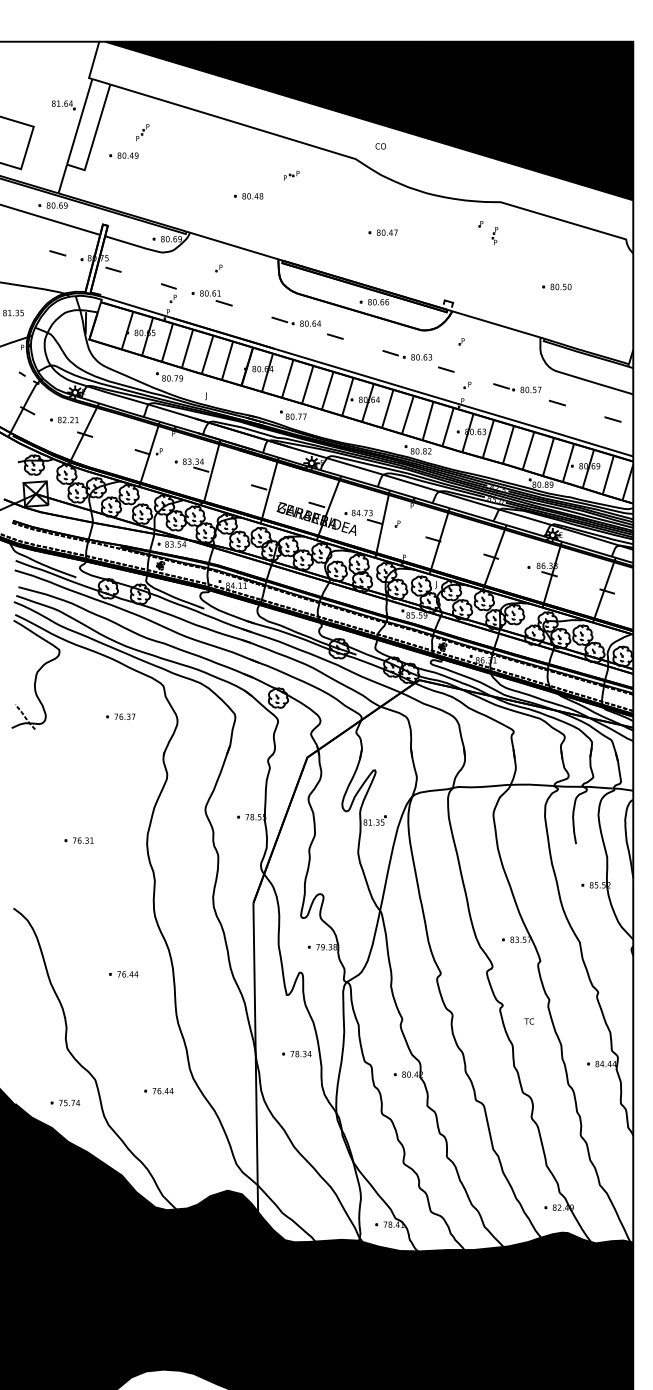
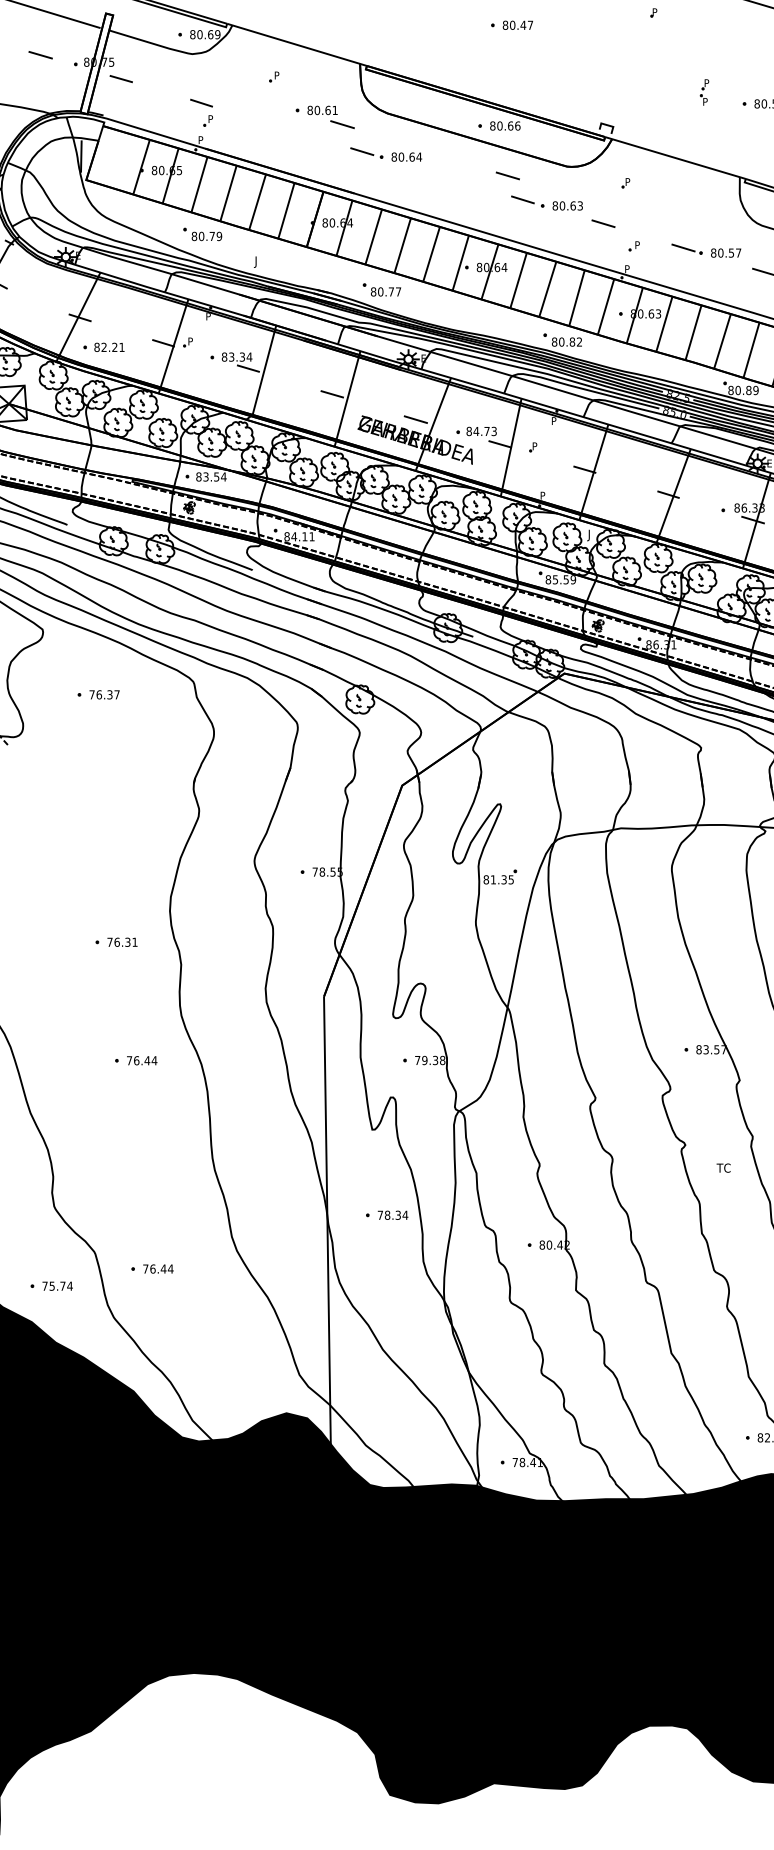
part: (494, 236) -> (703, 93), moved
part: (211, 298) -> (324, 117), moved
line: (335, 336) -> (508, 175), moved
part: (64, 419) -> (103, 346), moved
part: (120, 716) -> (98, 694), moved
part: (78, 840) -> (115, 942), moved
part: (123, 974) -> (135, 1060), moved
part: (158, 1091) -> (151, 1269), moved

